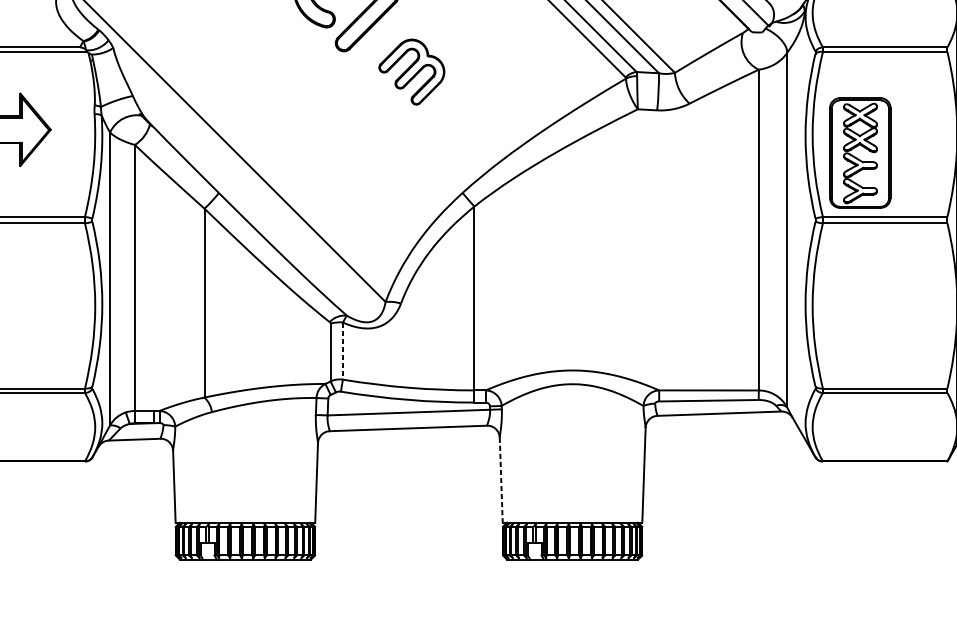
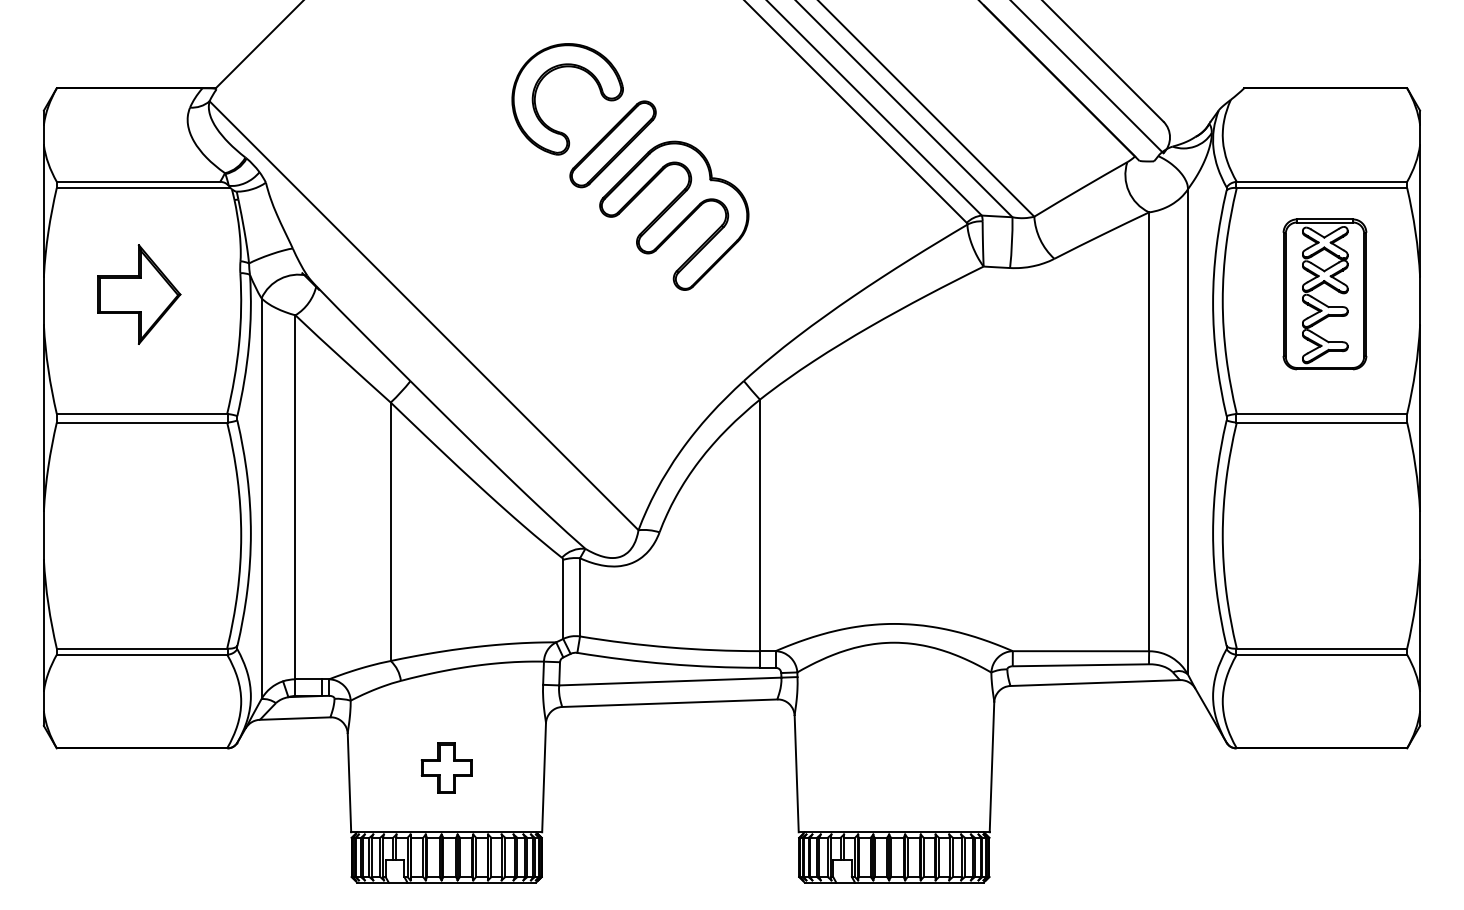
part: (411, 71) -> (674, 215), size x1.67
part: (859, 153) -> (1324, 294), moved
line: (343, 351) -> (580, 597), dashed -> solid
part: (245, 475) -> (446, 767), added
line: (501, 480) -> (796, 774), dashed -> solid

